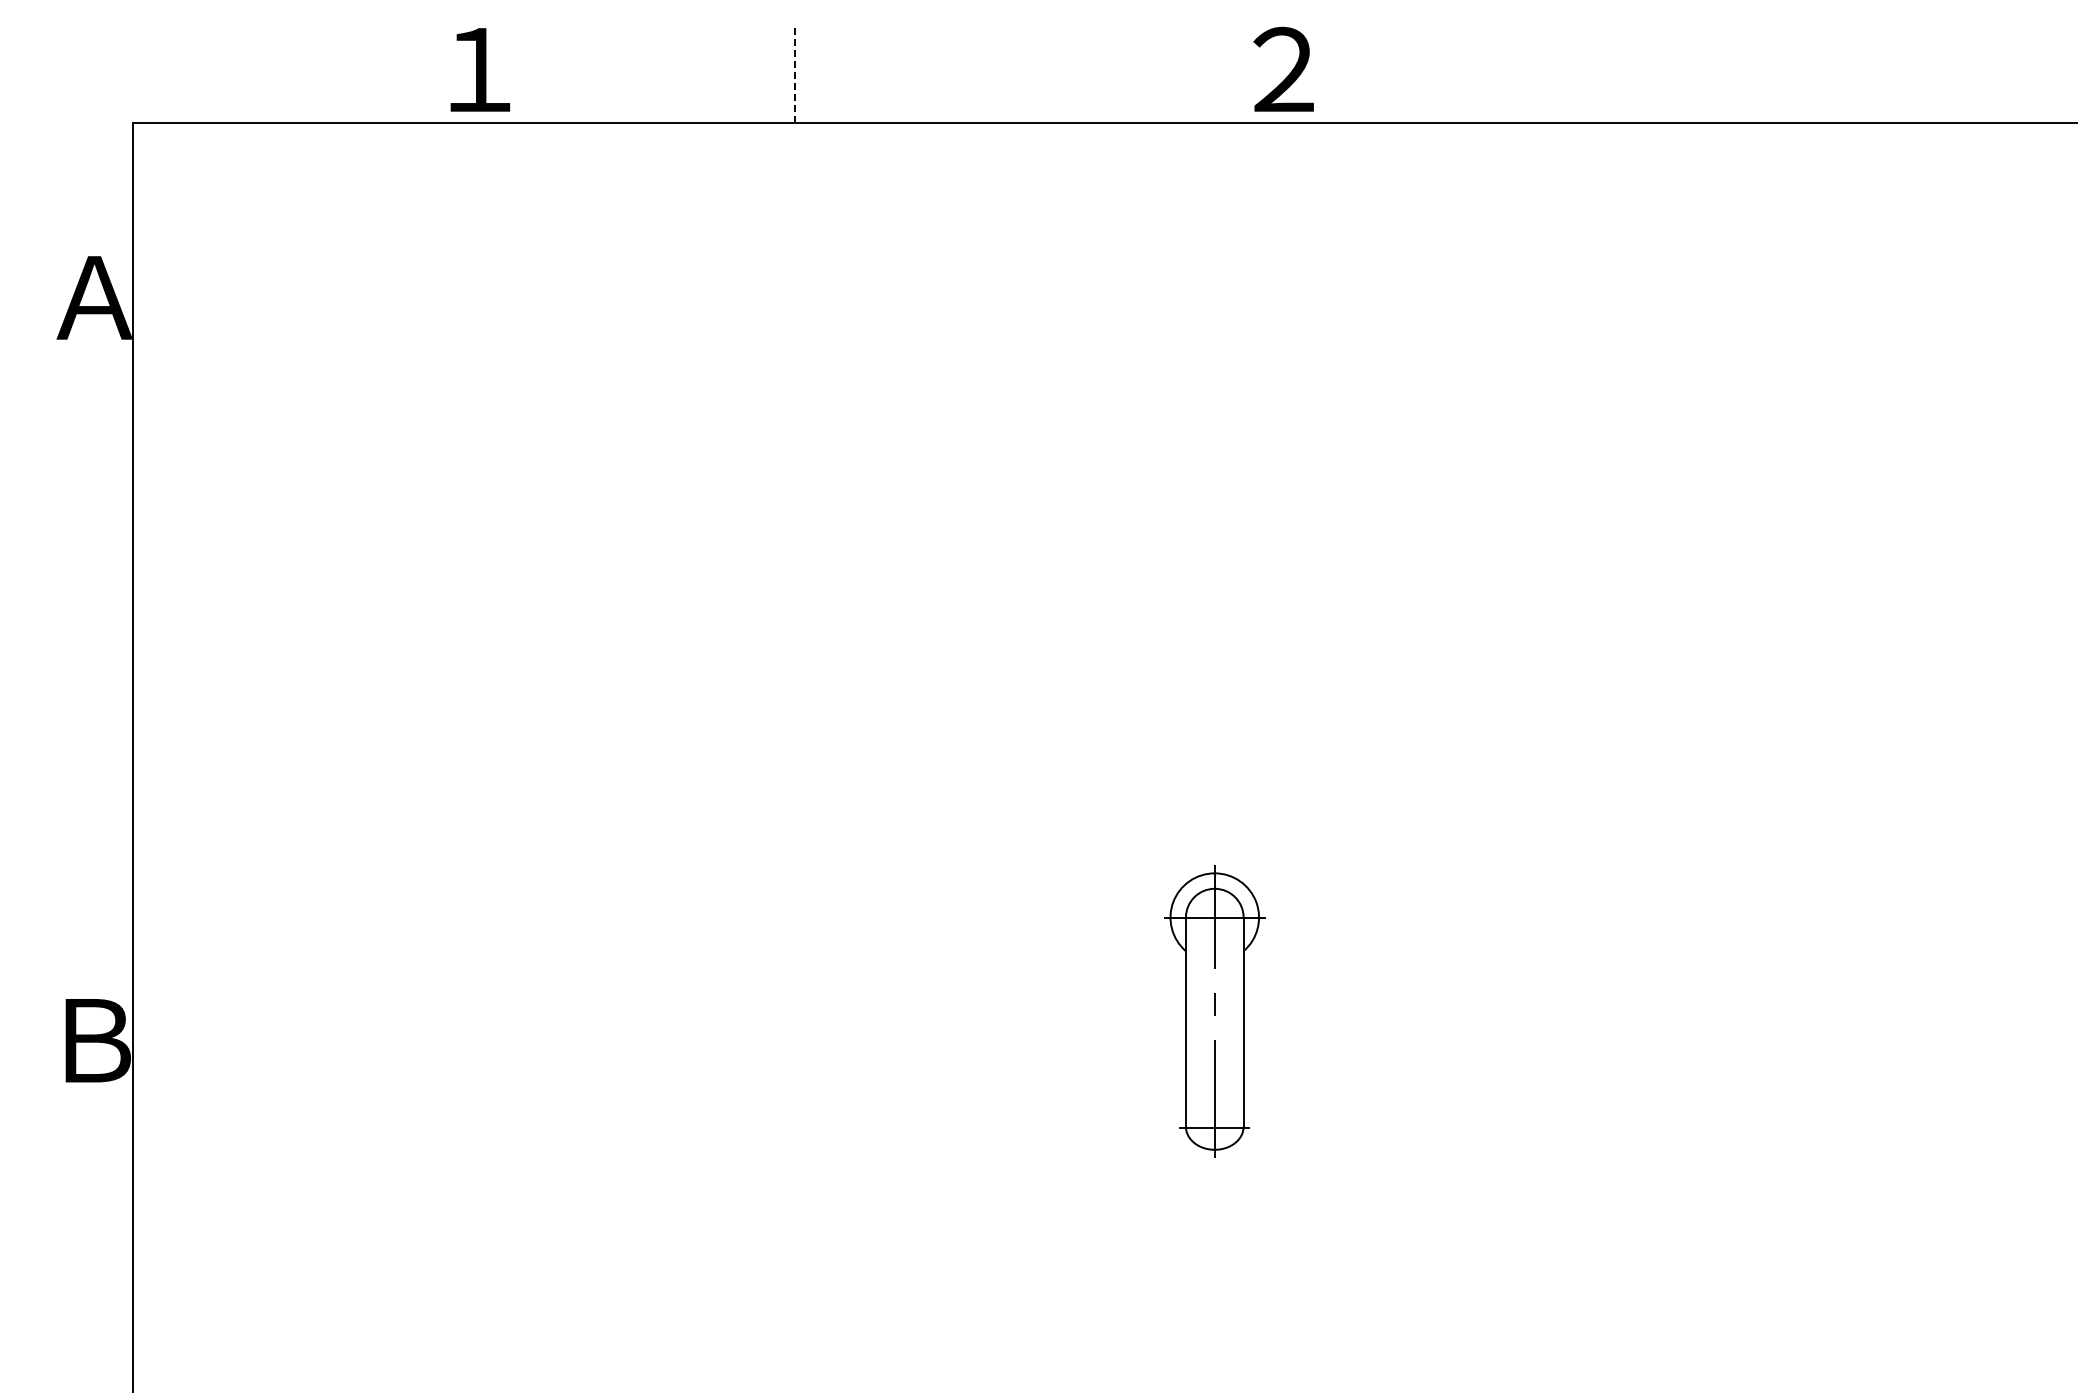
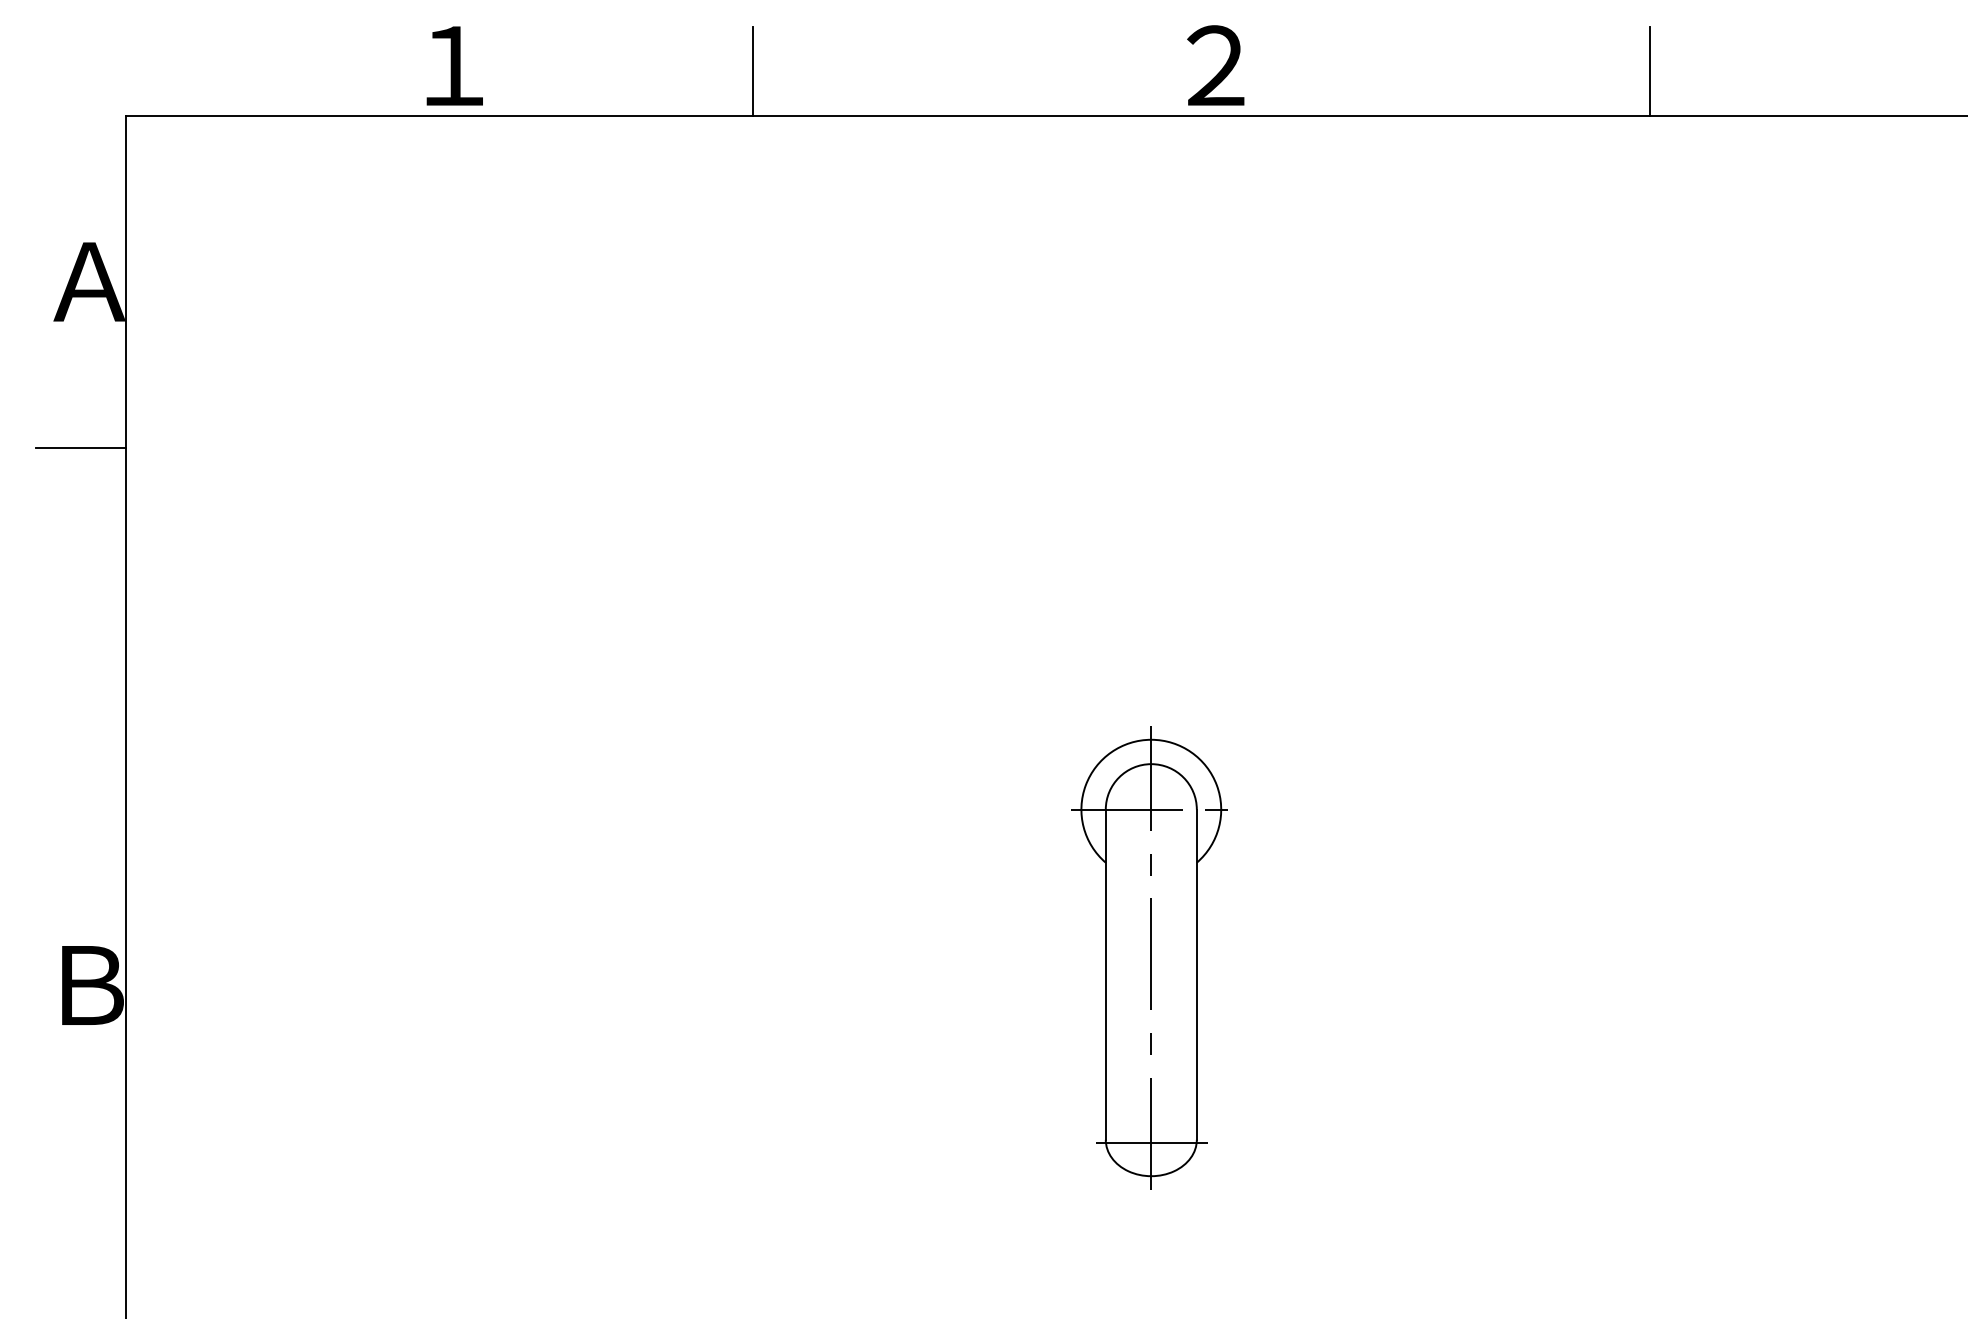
line: (1741, 75) -> (1649, 71), added
line: (795, 76) -> (753, 72), dashed -> solid
line: (85, 473) -> (80, 448), added
part: (1213, 1011) -> (1149, 957), size x1.67

